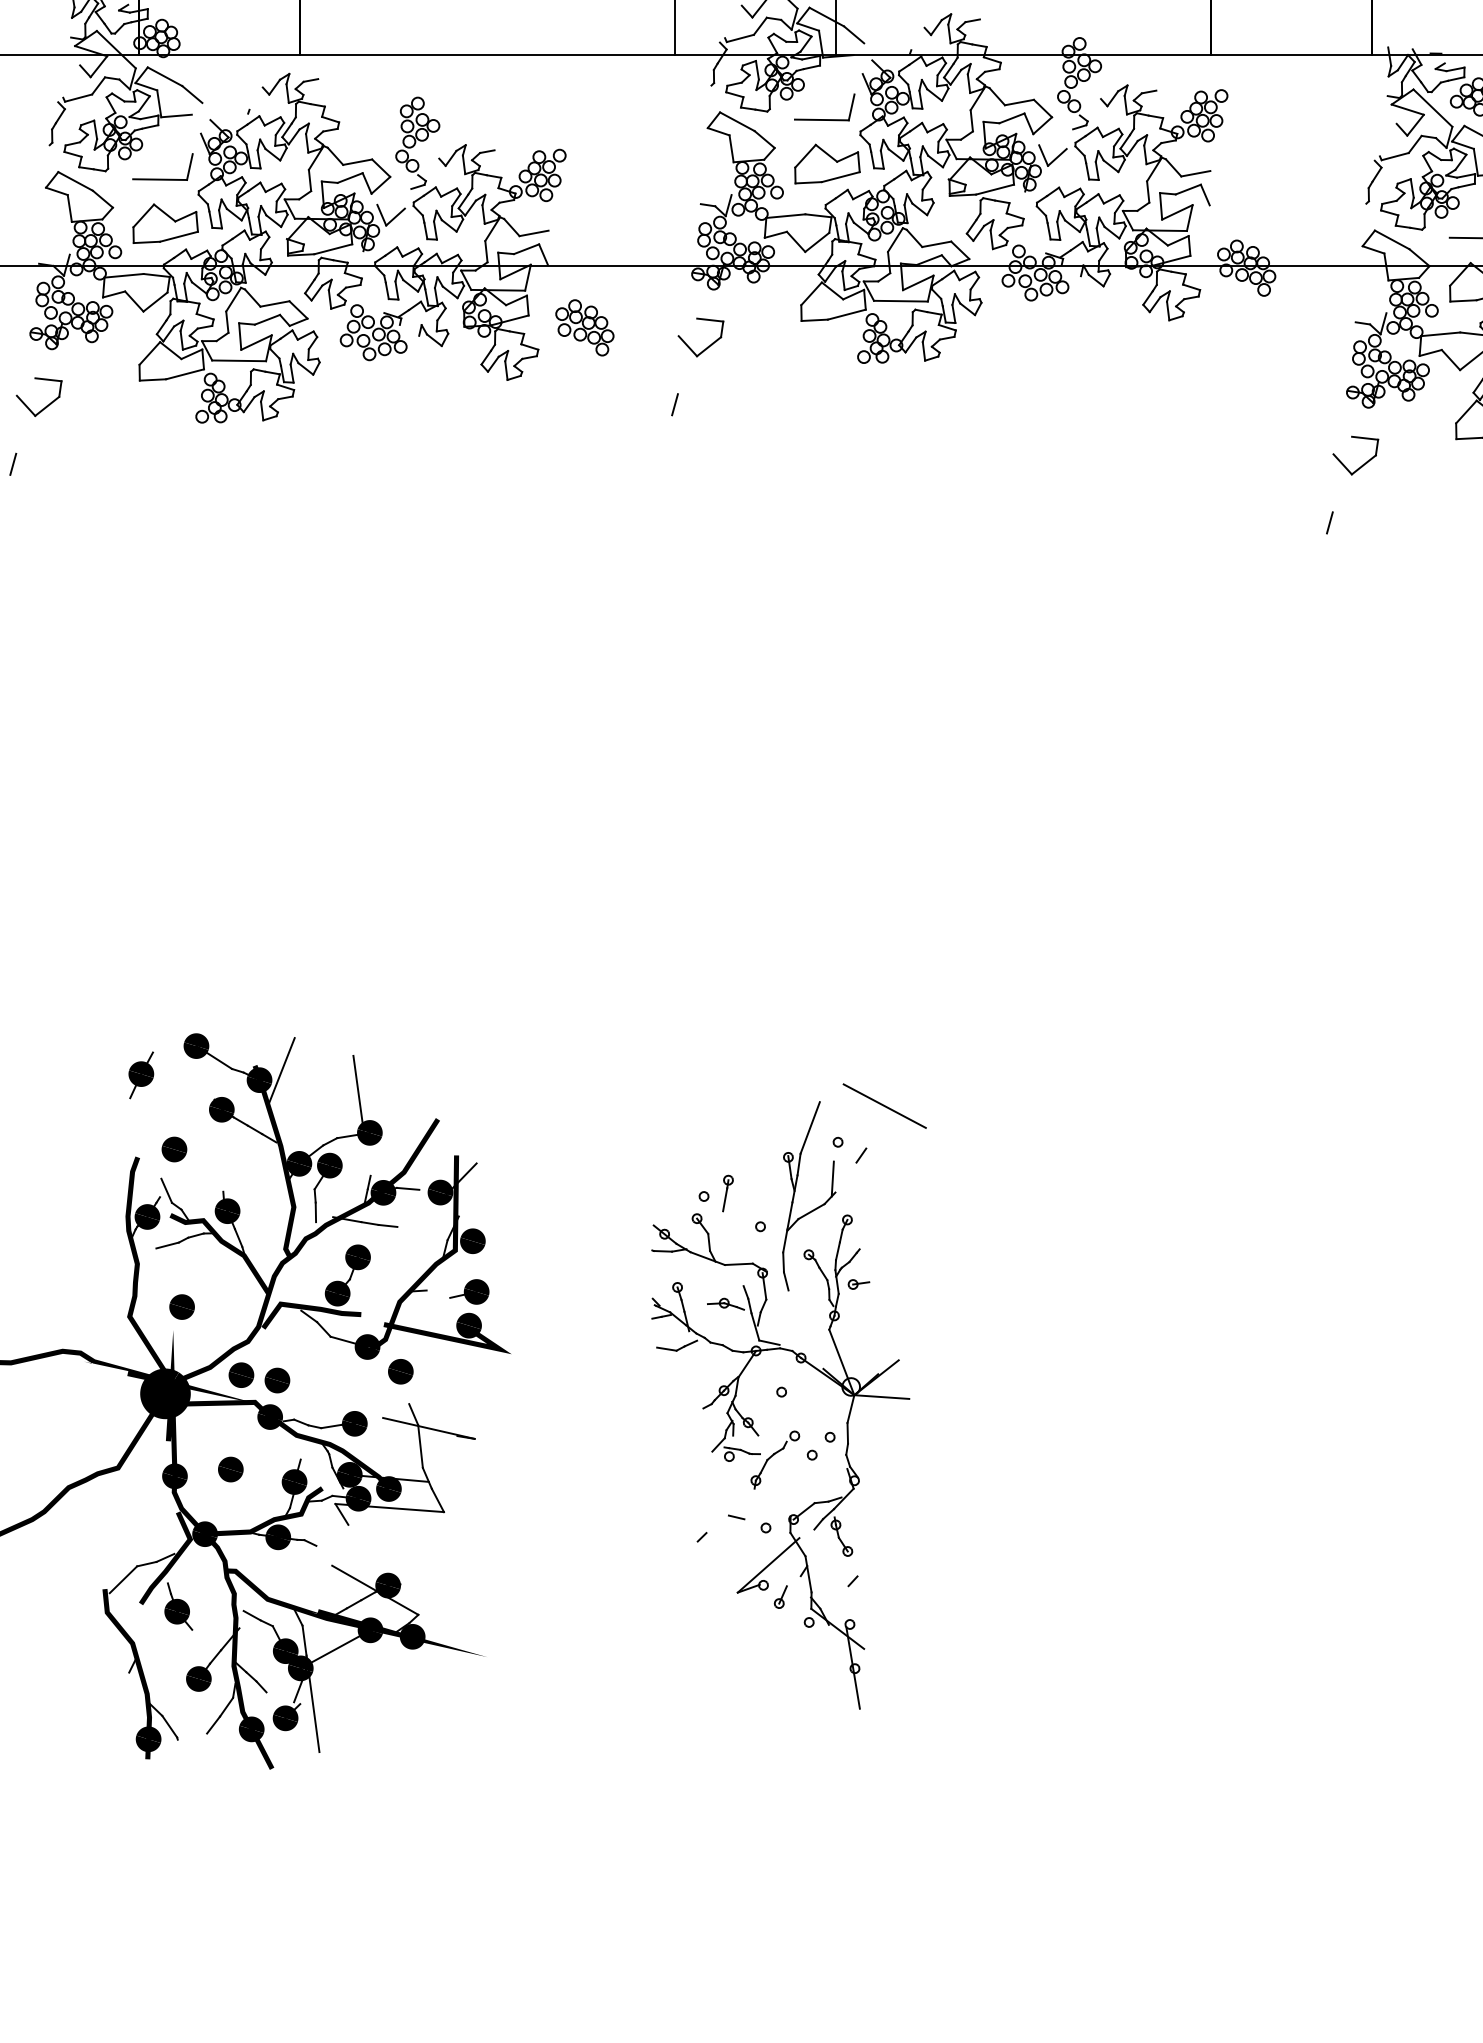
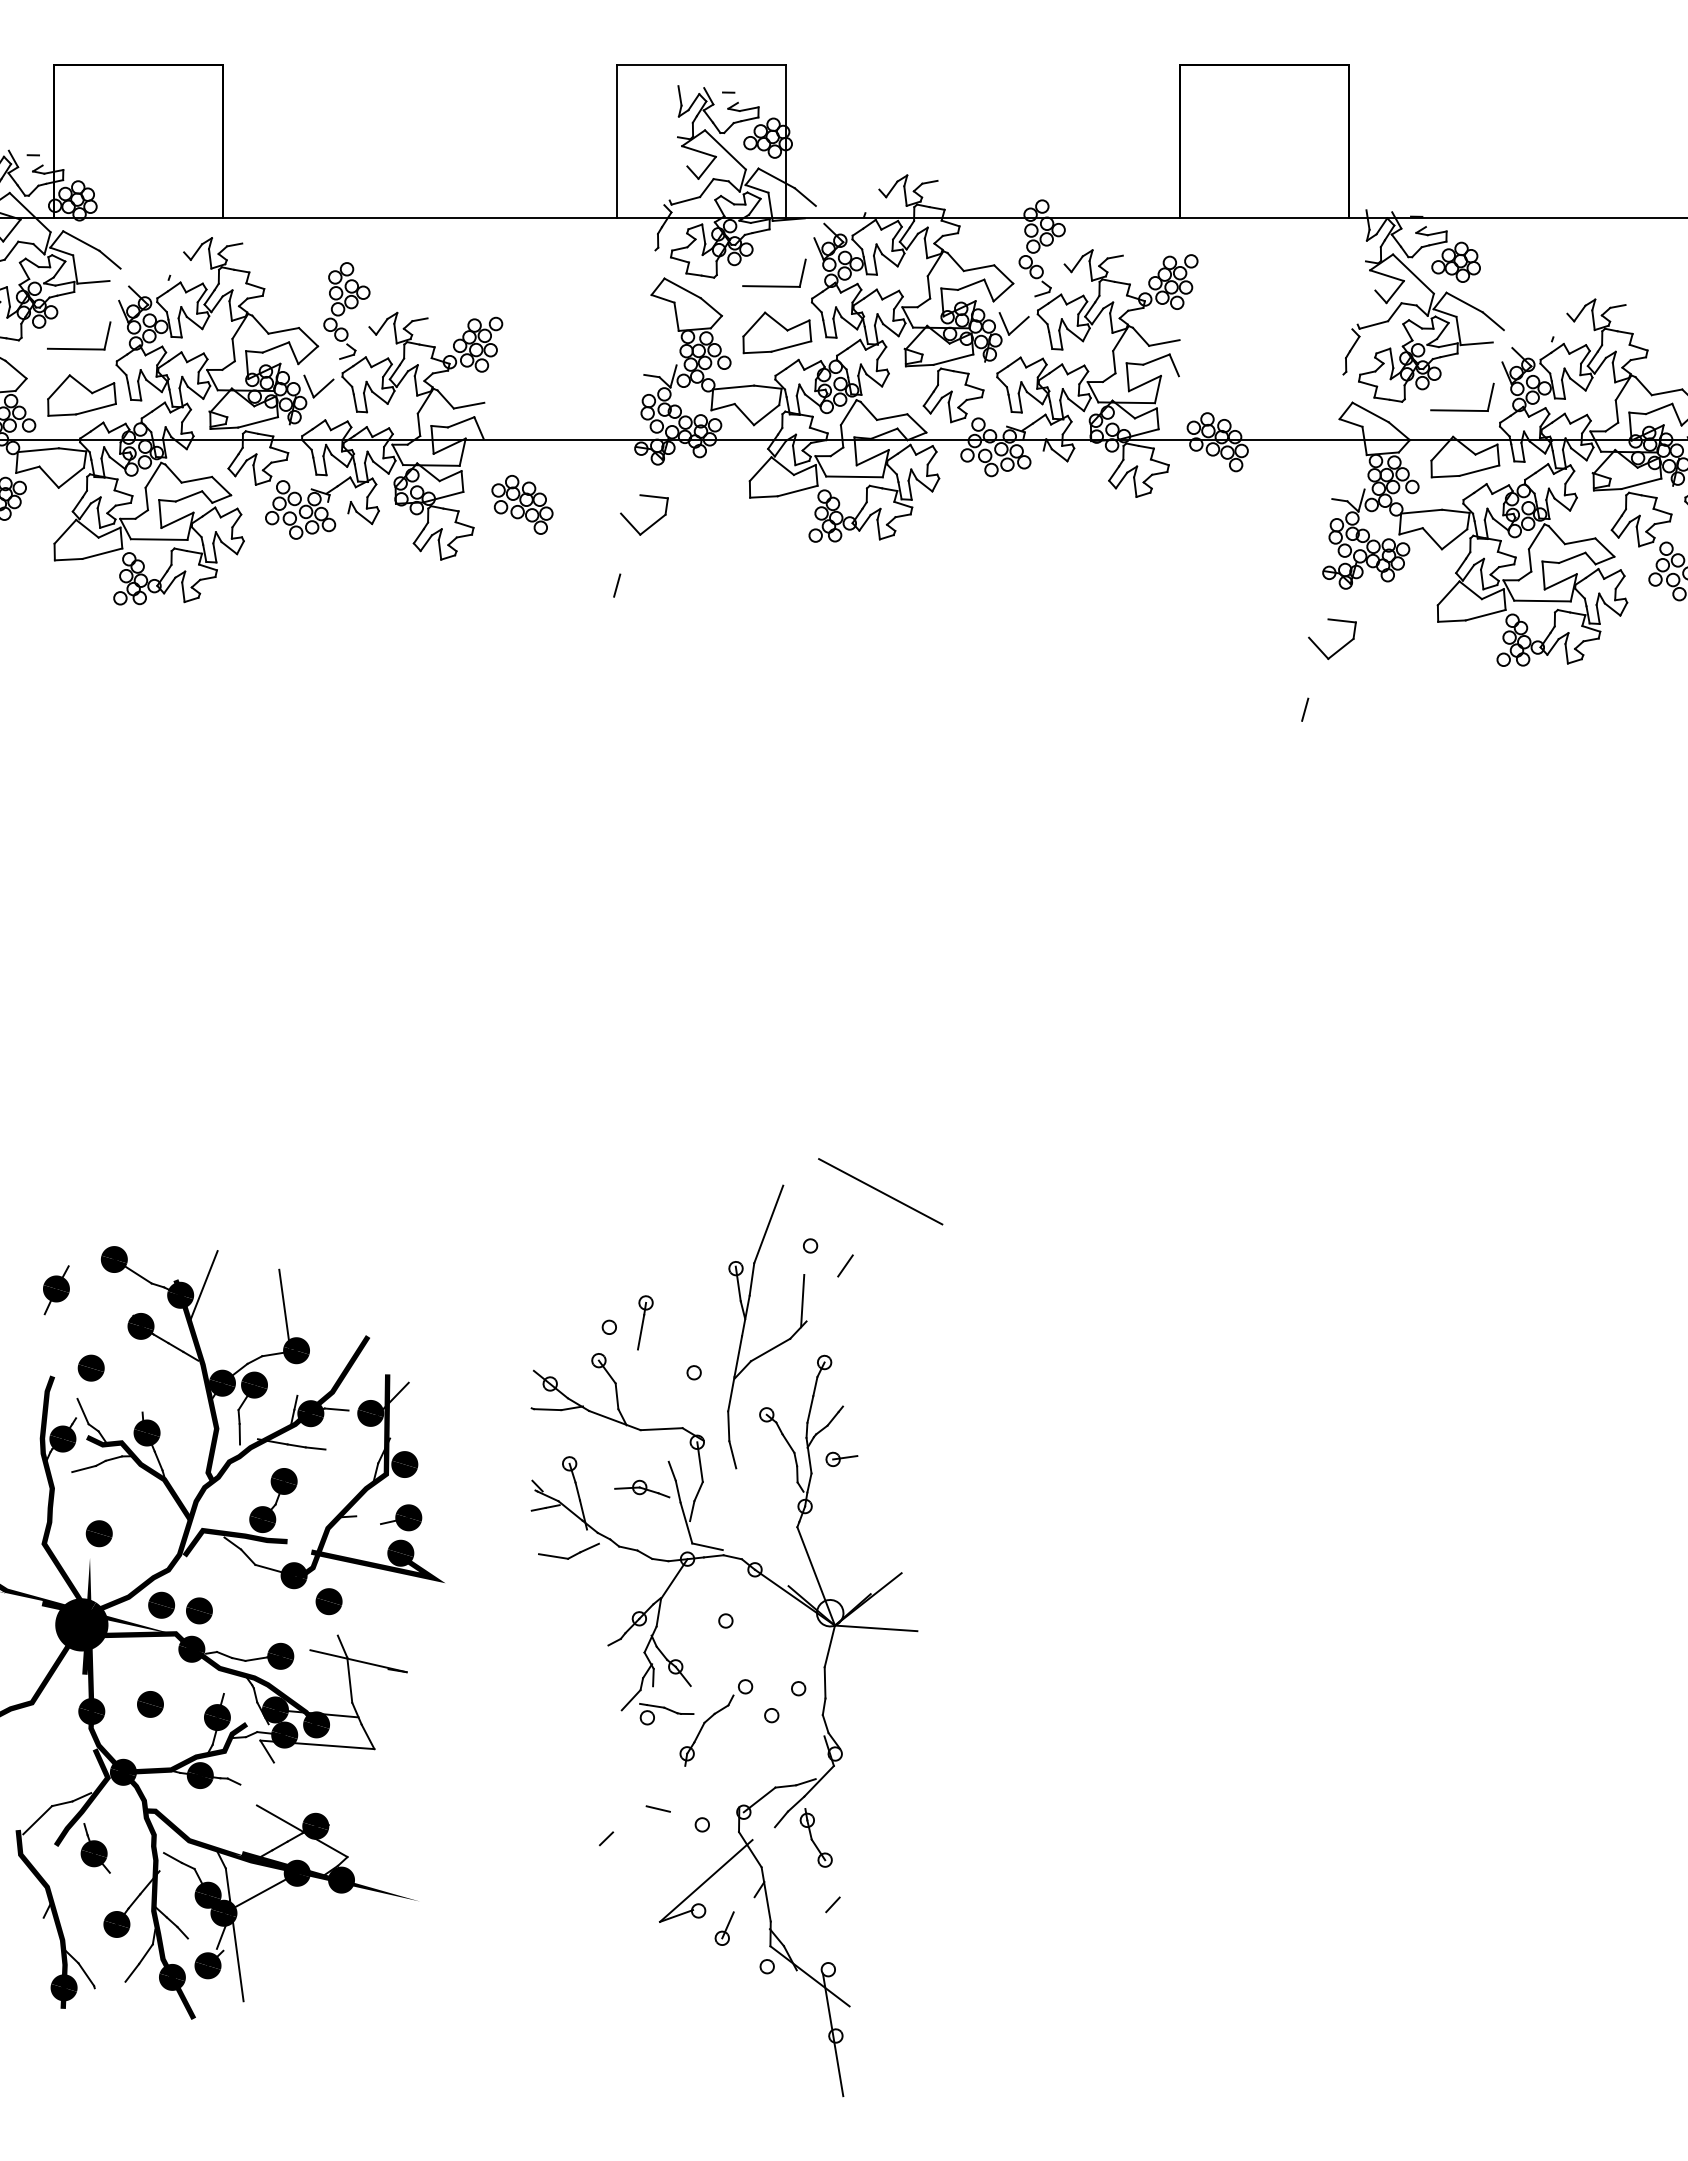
part: (788, 1396) -> (736, 1627), size x1.43

